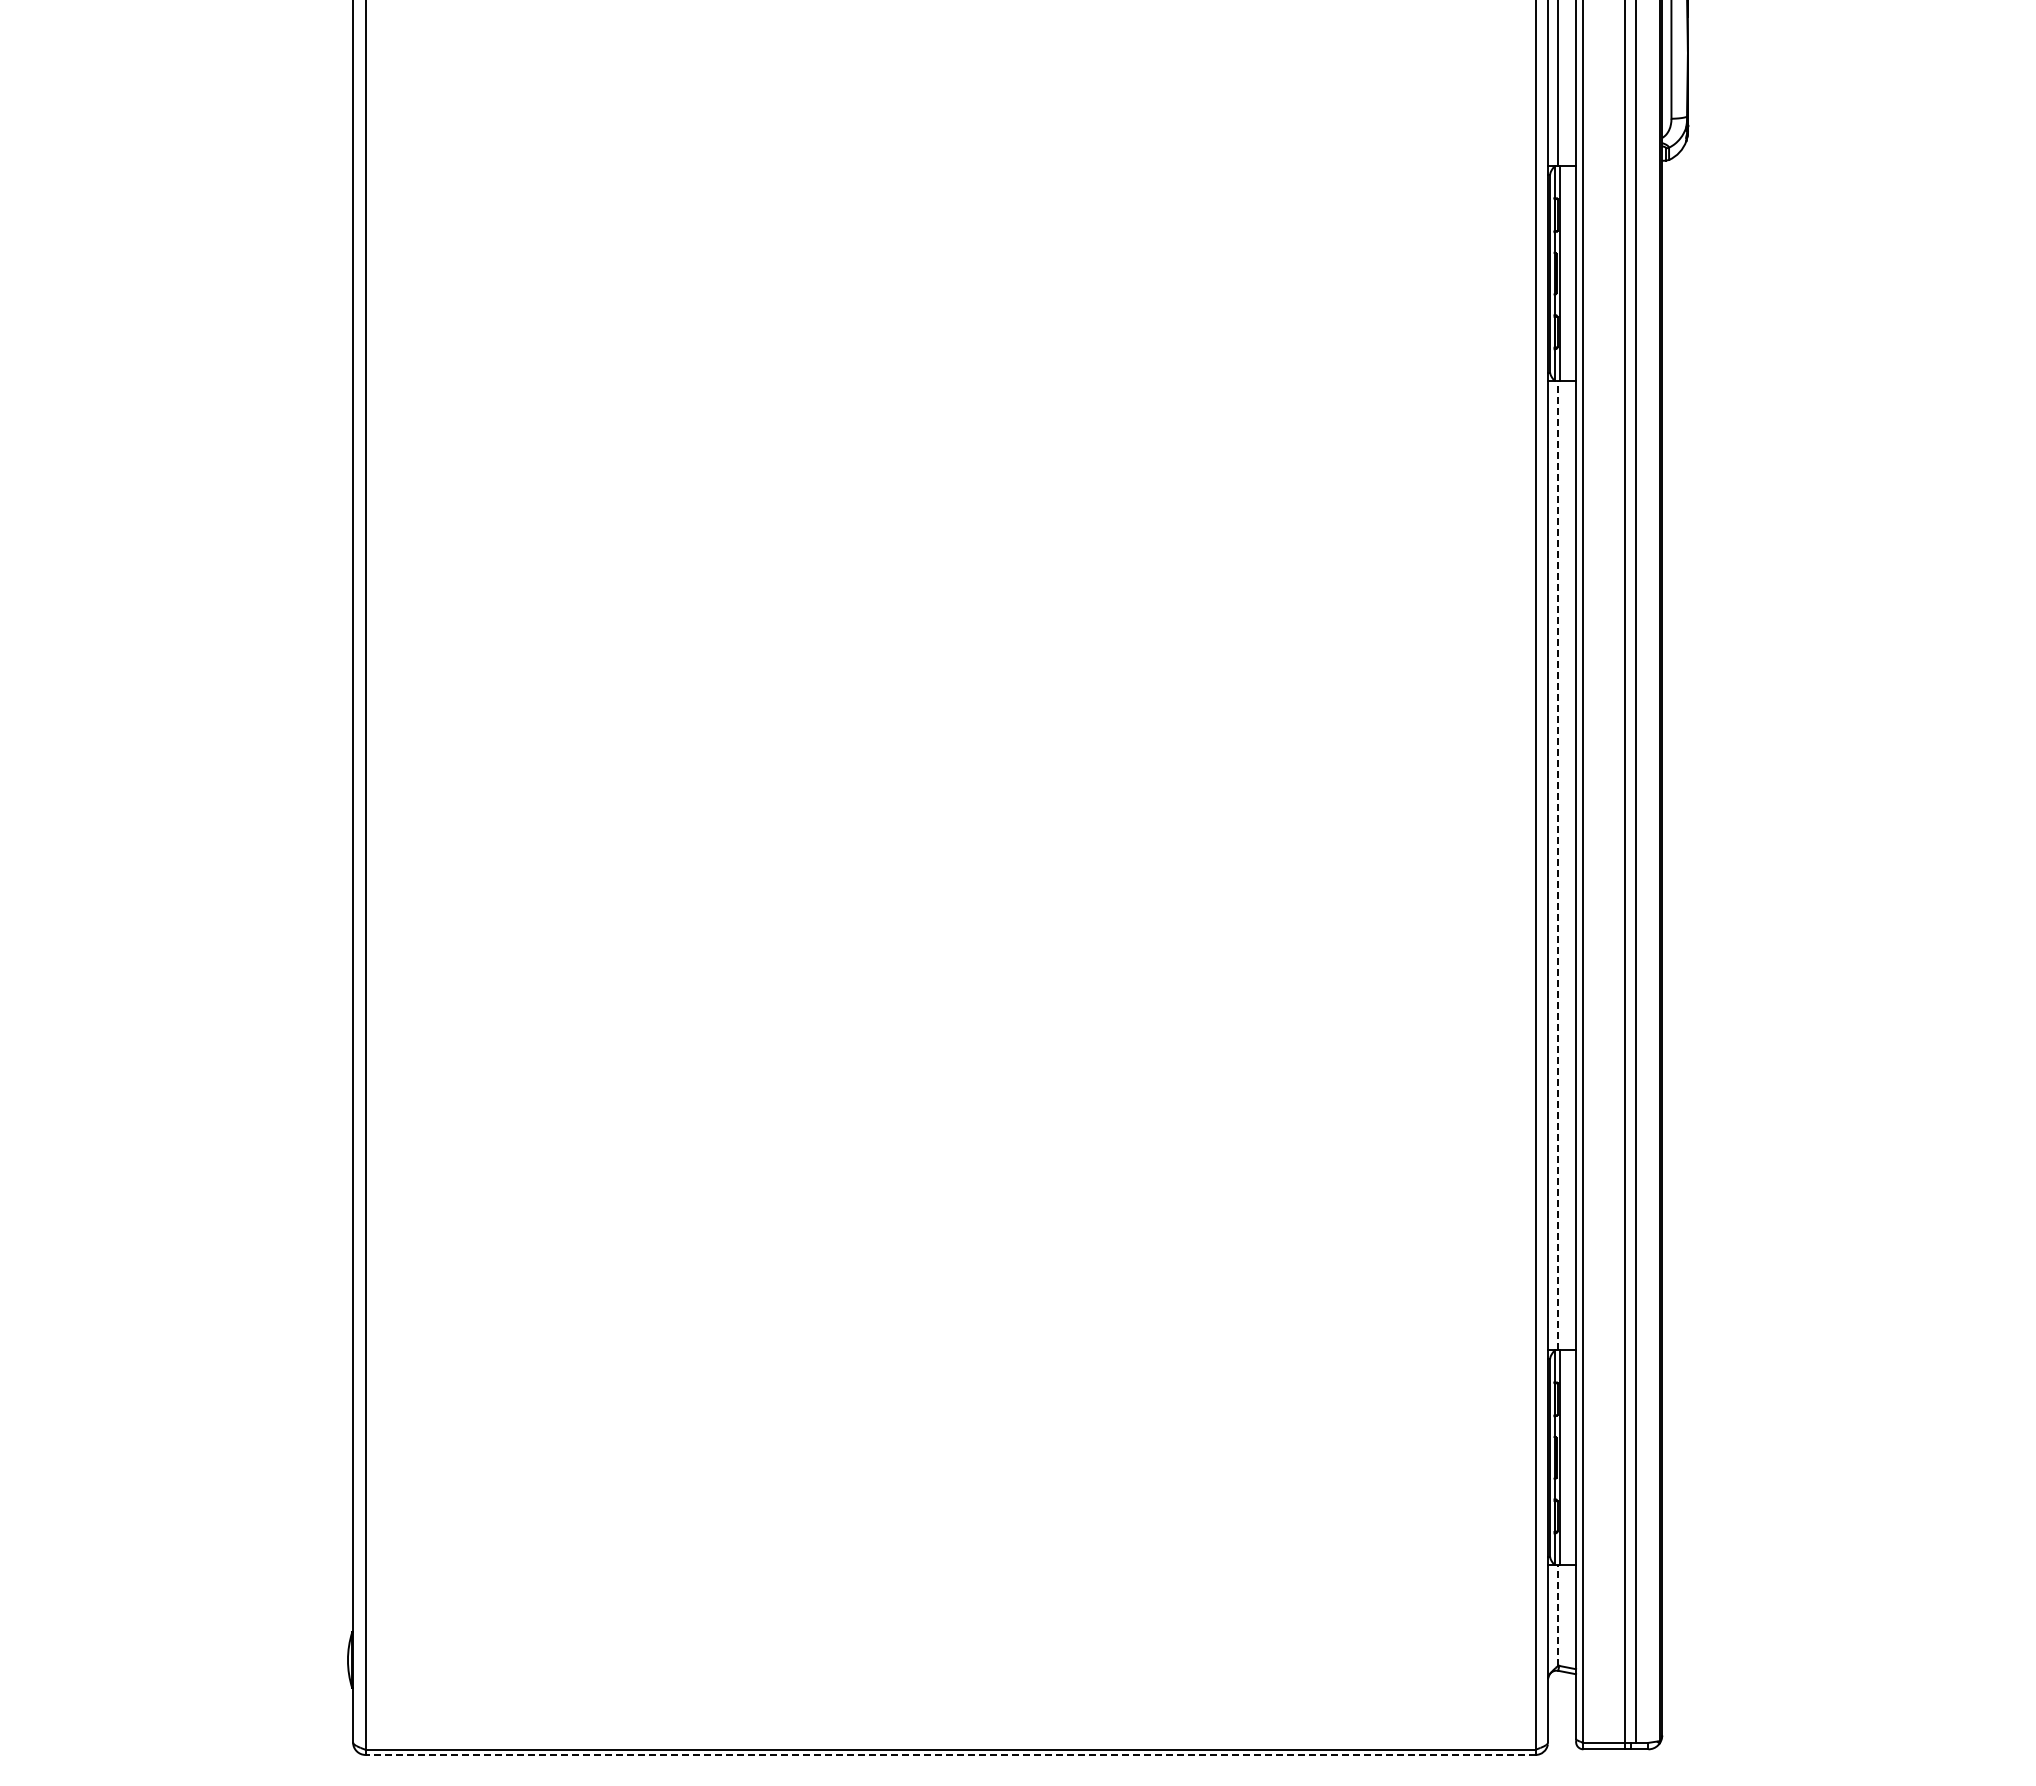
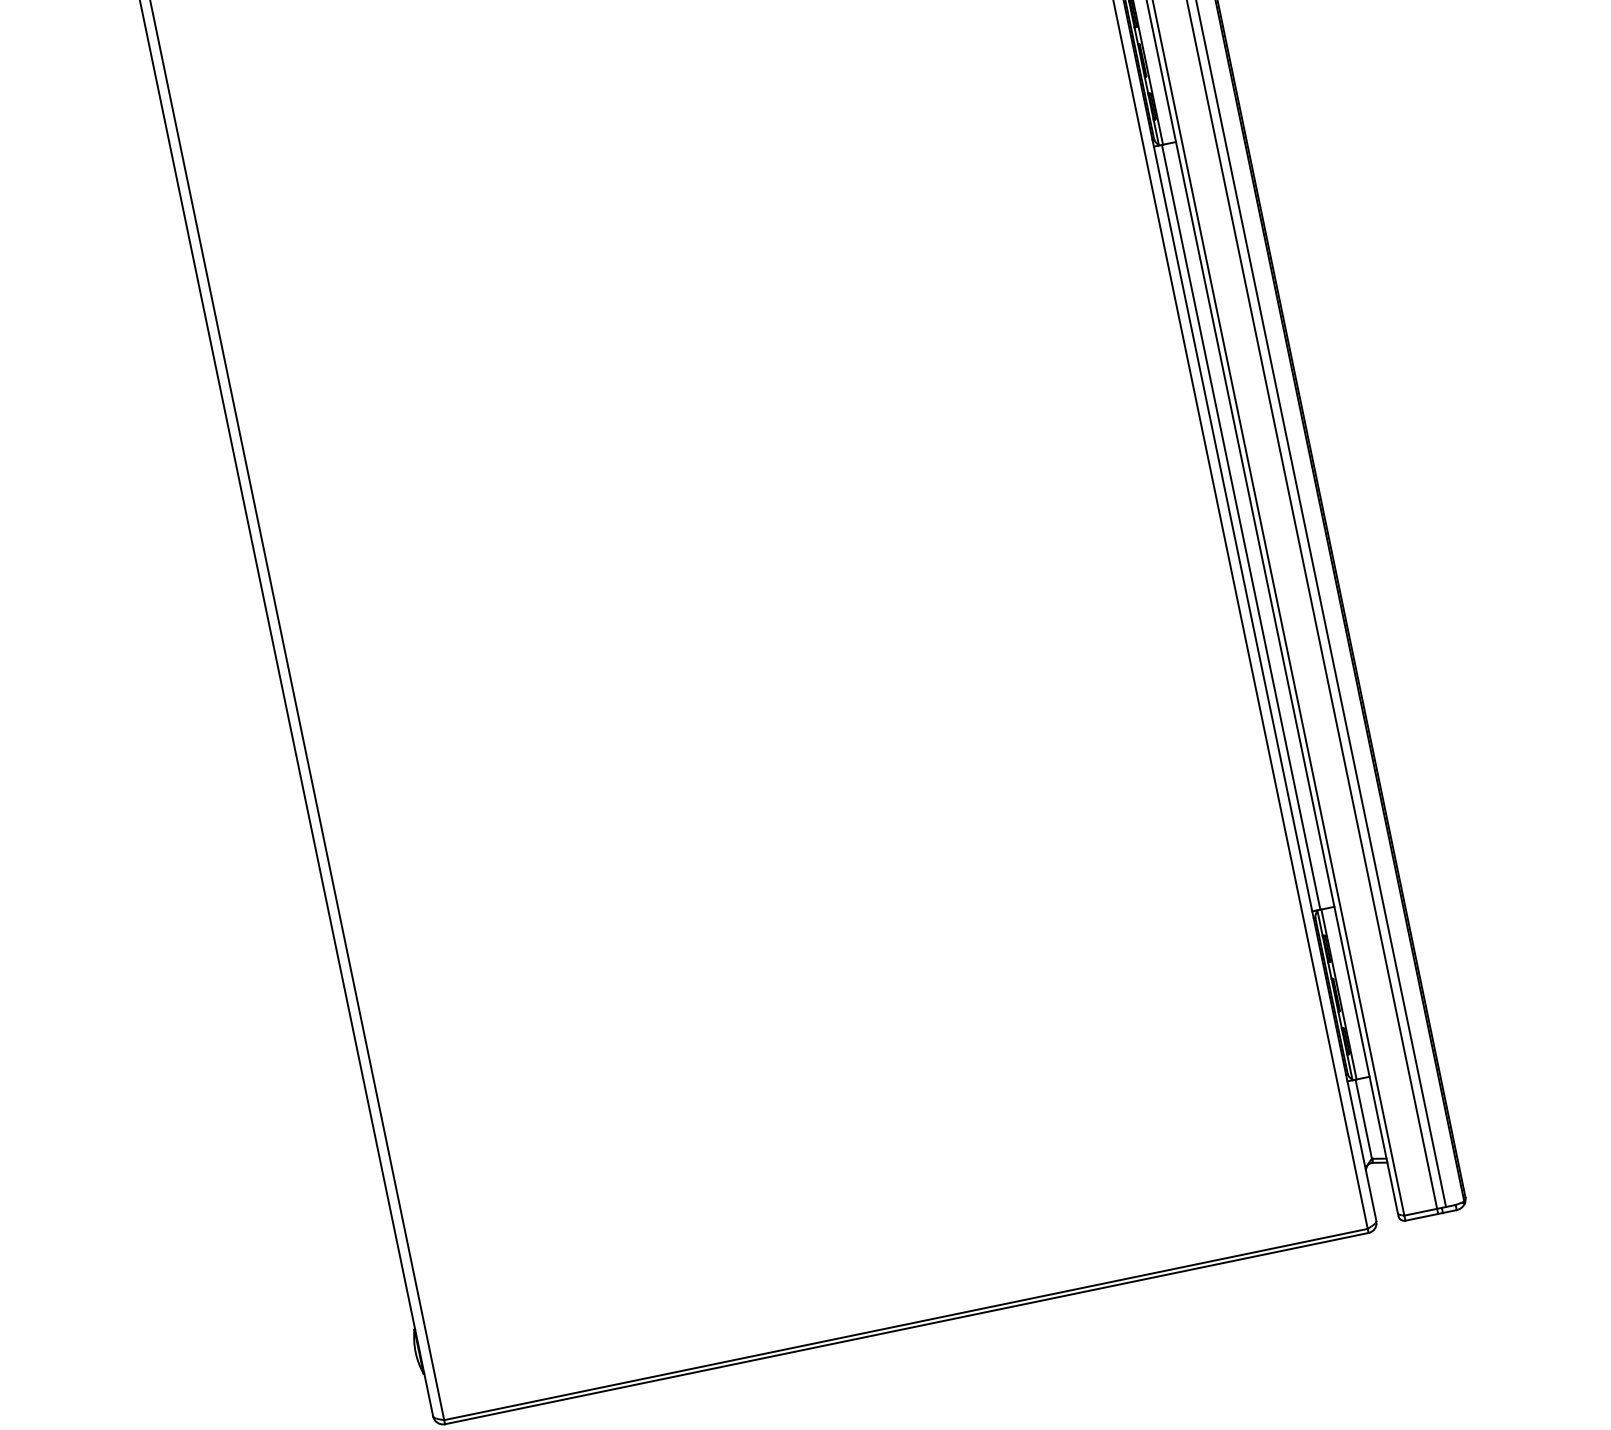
line: (1558, 865) -> (1241, 527), dashed -> solid
line: (1558, 1615) -> (1363, 1119), dashed -> solid
line: (950, 1754) -> (906, 1328), dashed -> solid

